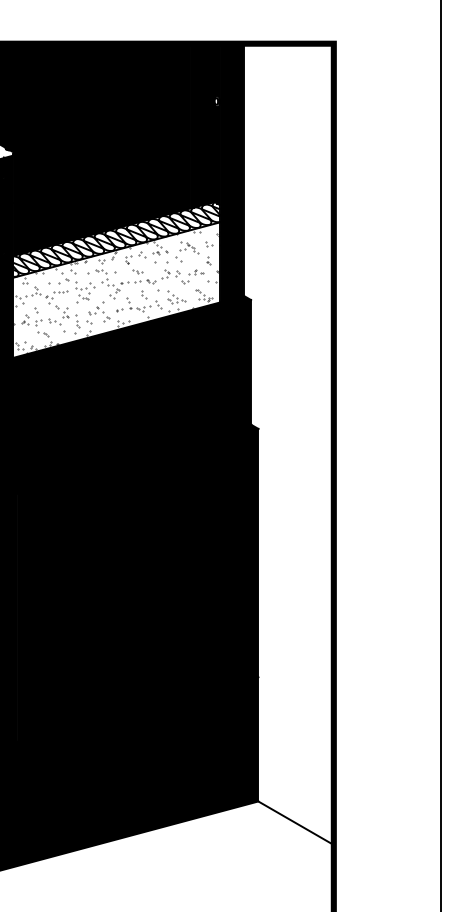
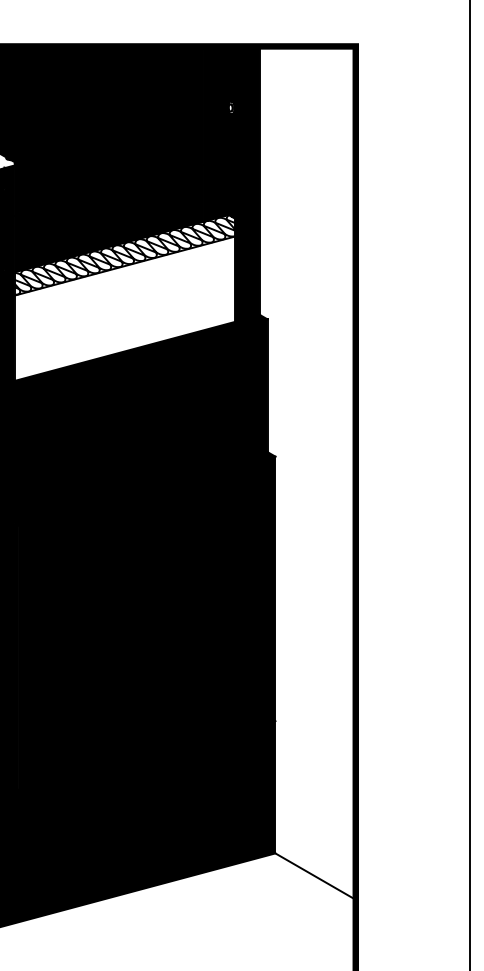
hatch: (116, 291) -> (124, 310), removed

